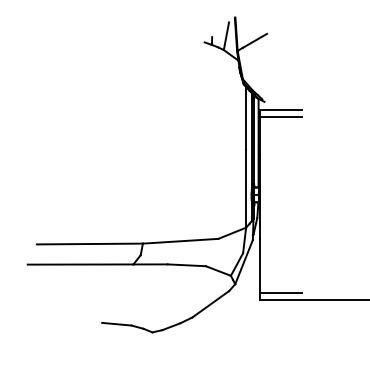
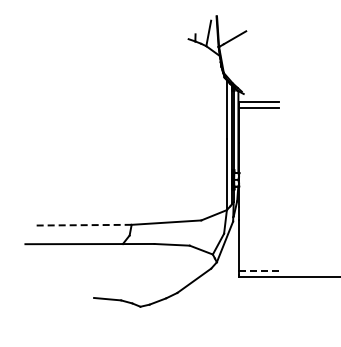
line: (89, 244) -> (82, 225), solid -> dashed
line: (281, 293) -> (259, 270), solid -> dashed

